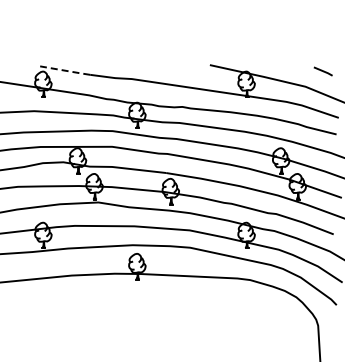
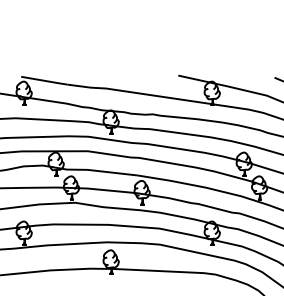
line: (65, 70) -> (44, 80), dashed -> solid

